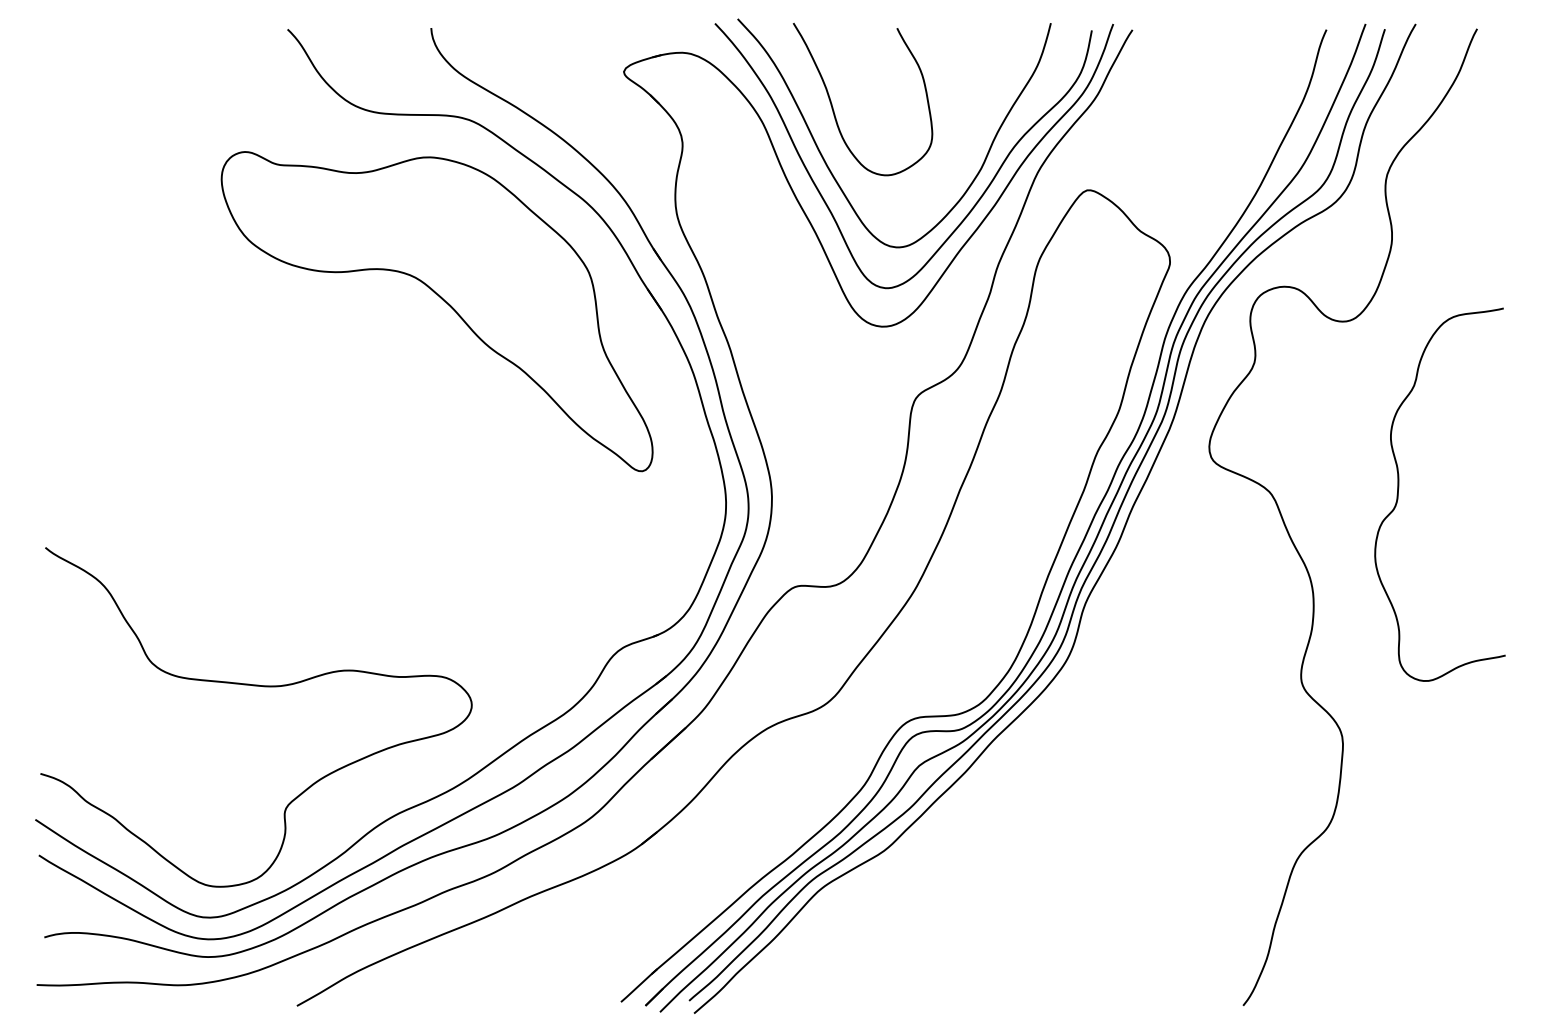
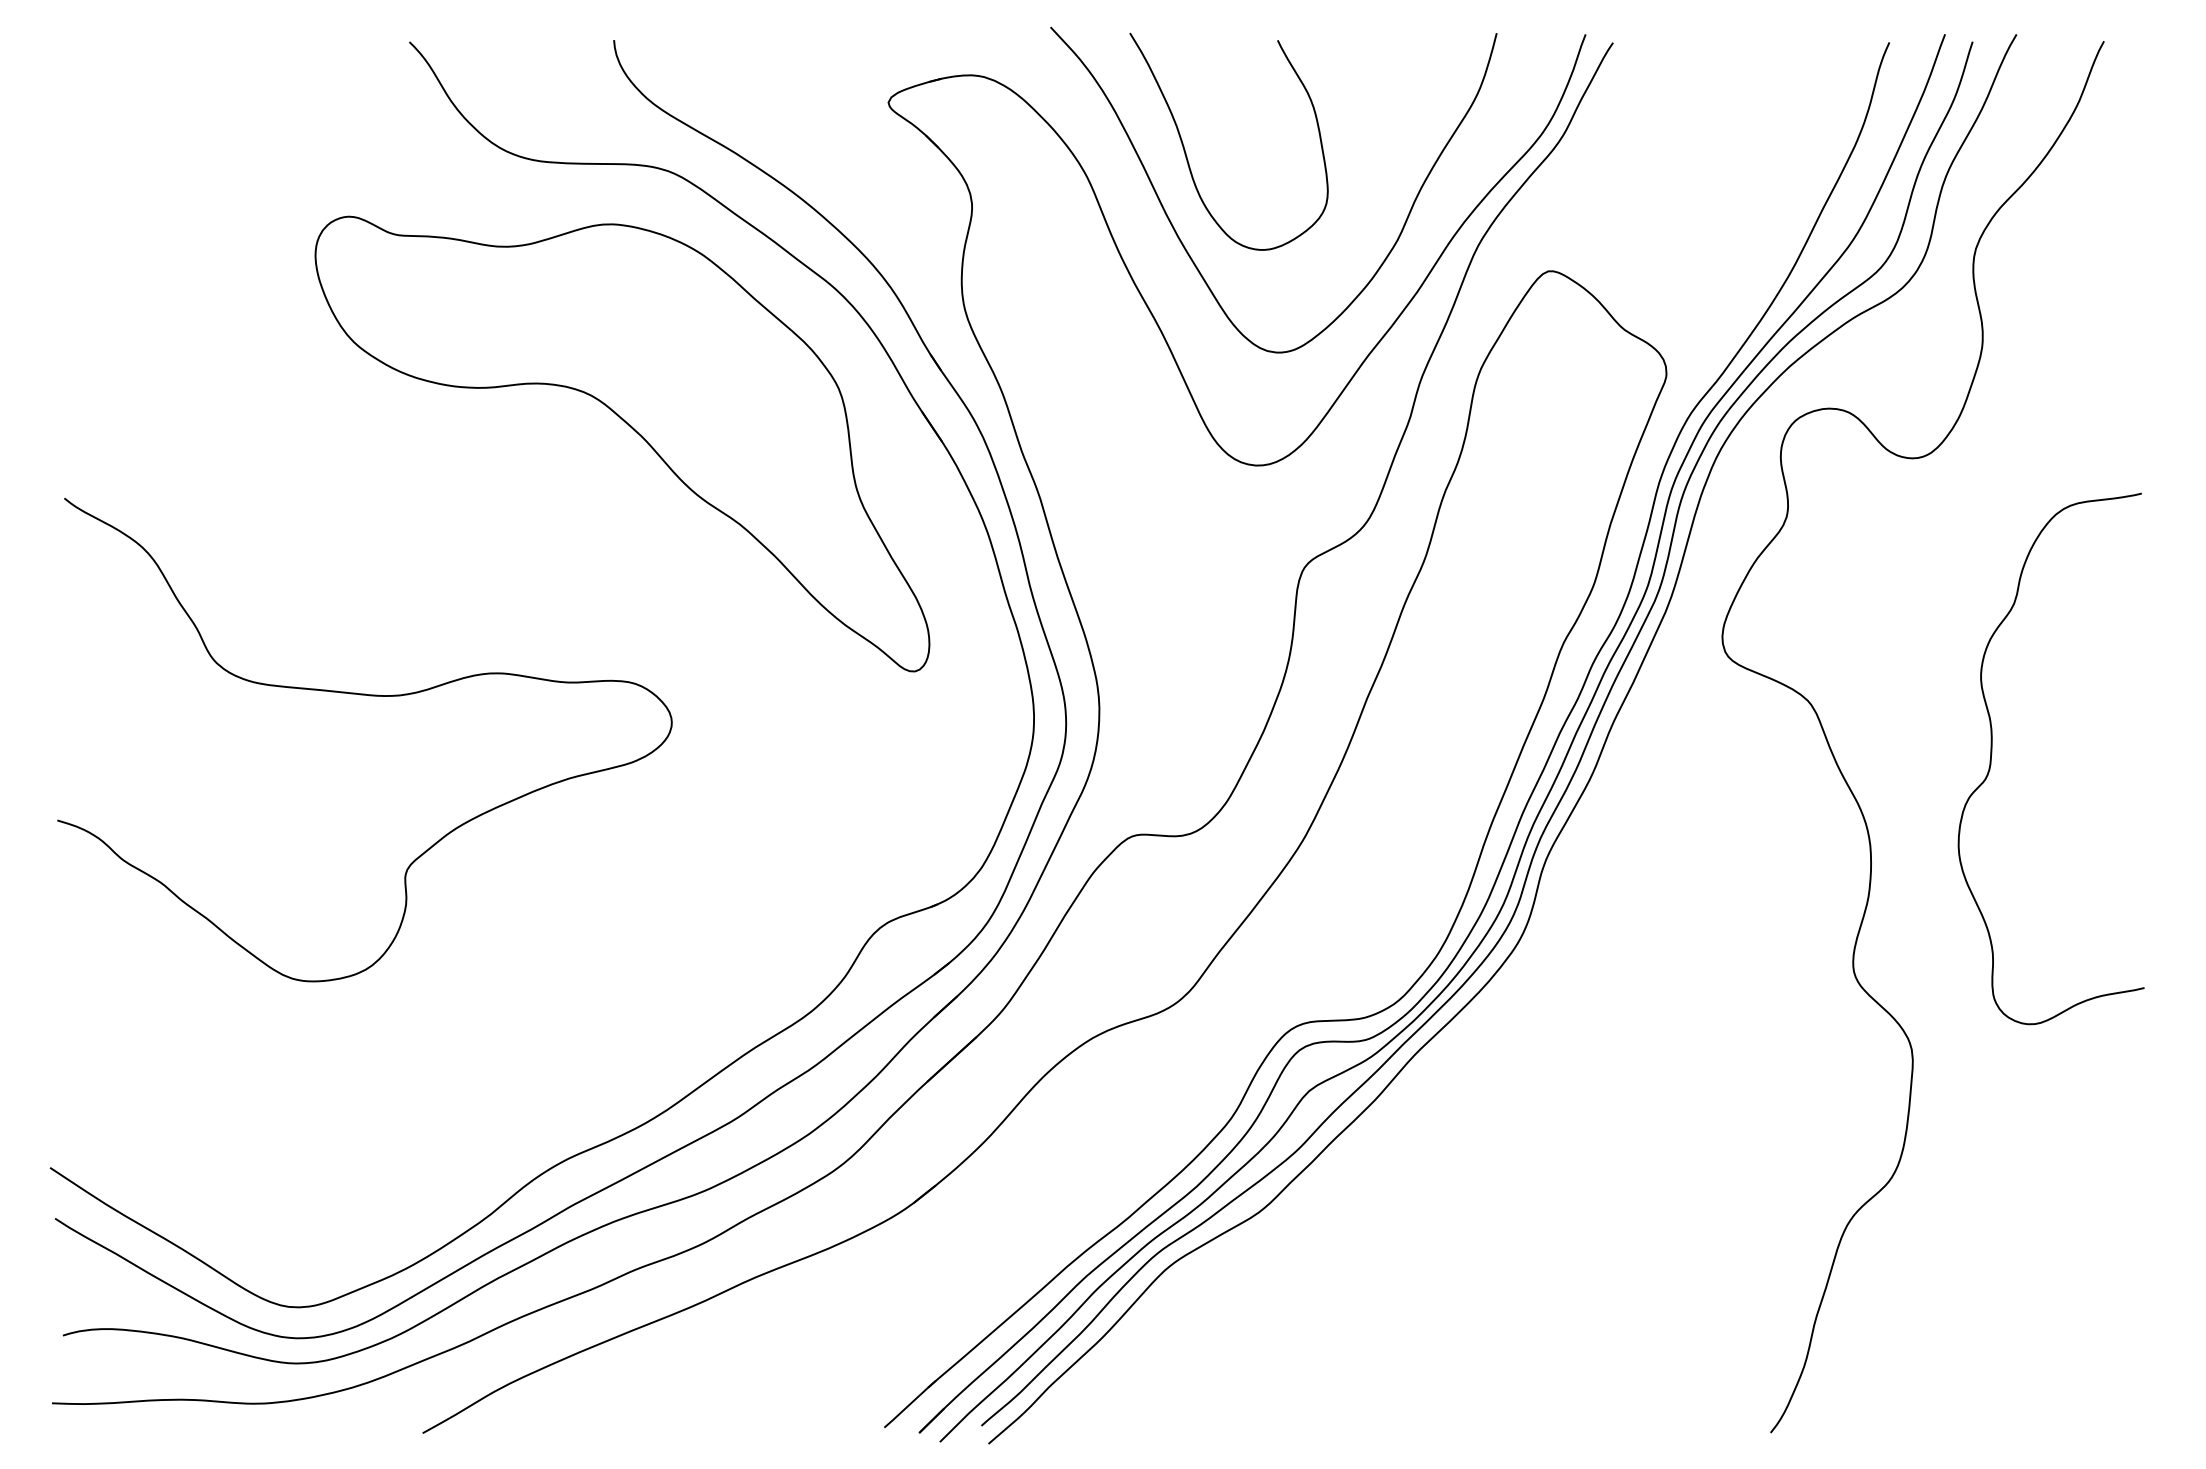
curve: (972, 208) -> (1384, 296), removed
curve: (1398, 491) -> (1992, 754), moved
curve: (259, 686) -> (369, 696), moved

